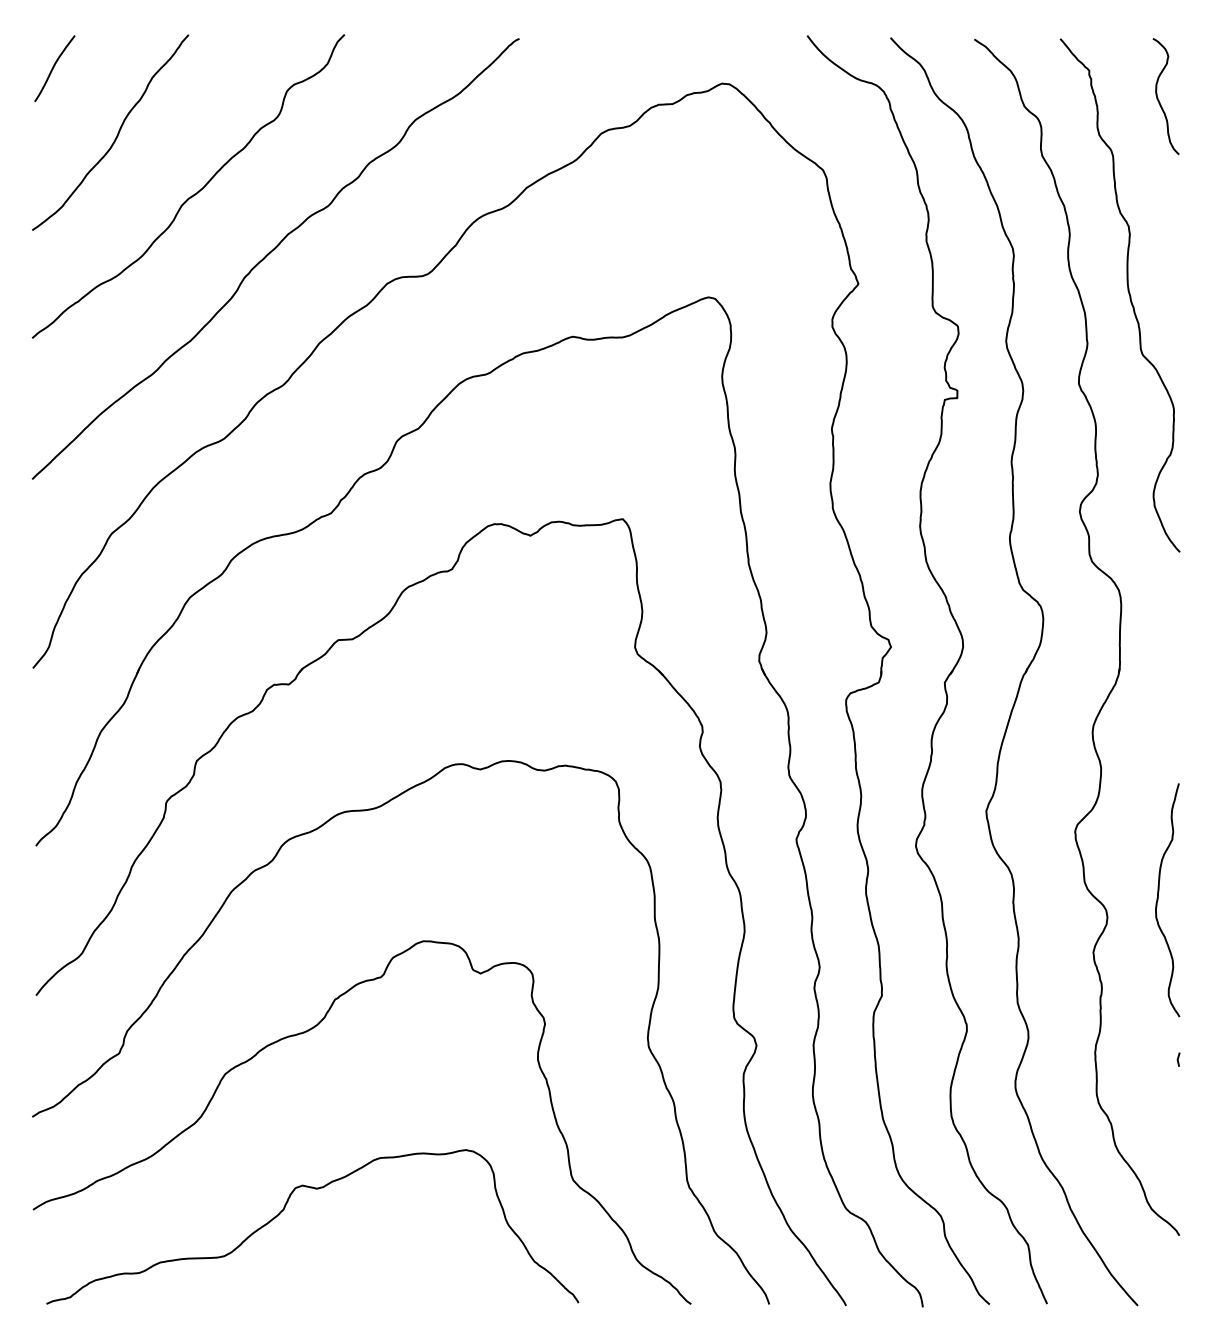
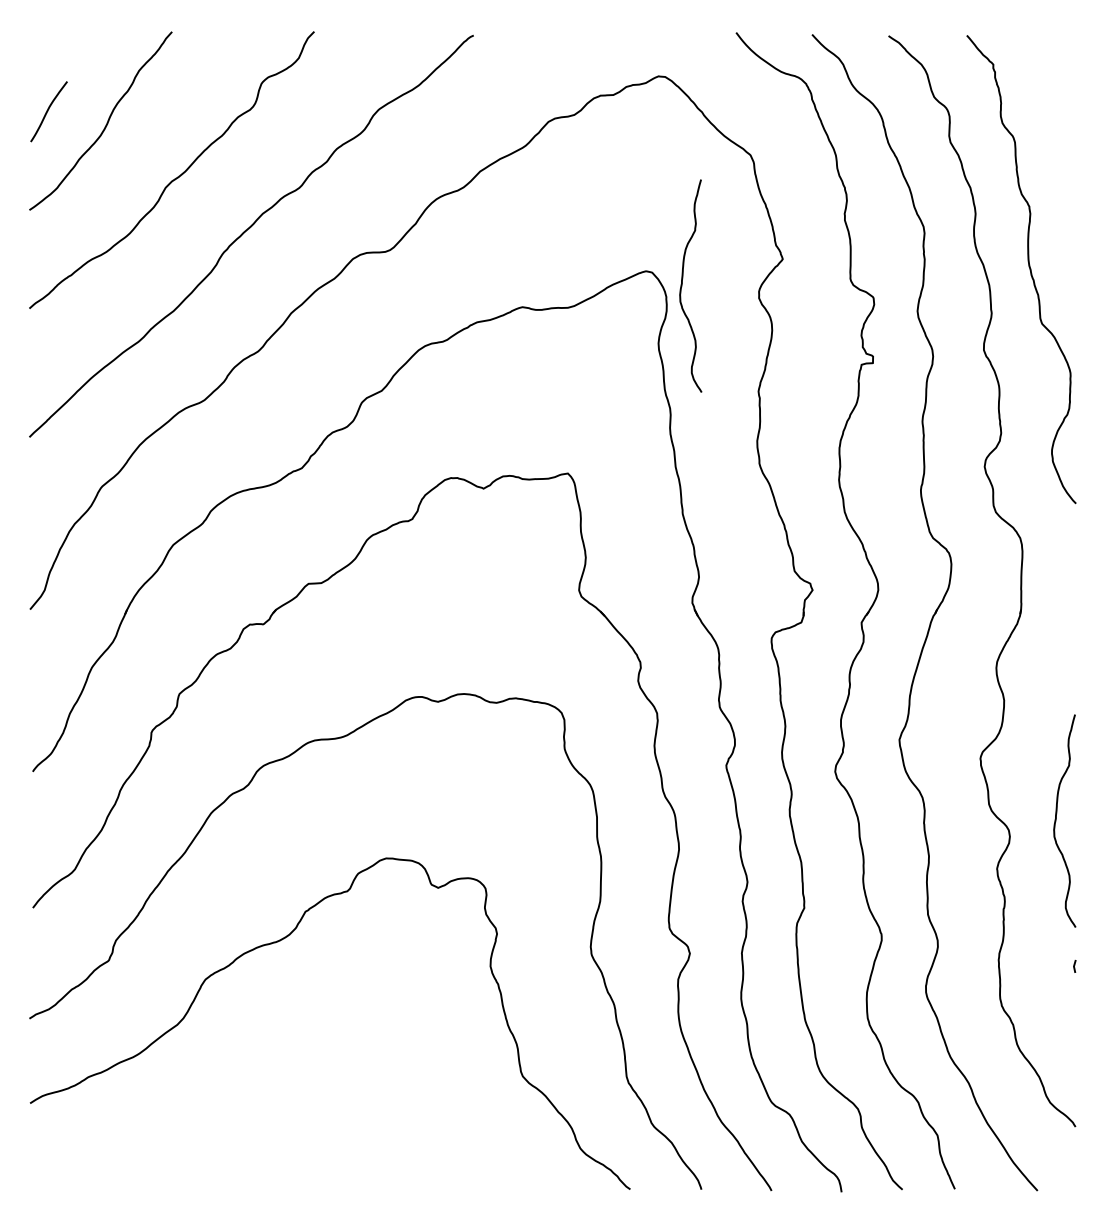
curve: (54, 68) -> (48, 111), moved
curve: (1158, 96) -> (1056, 88), removed
curve: (748, 312) -> (682, 285), added
curve: (284, 1209) -> (259, 1103), removed

